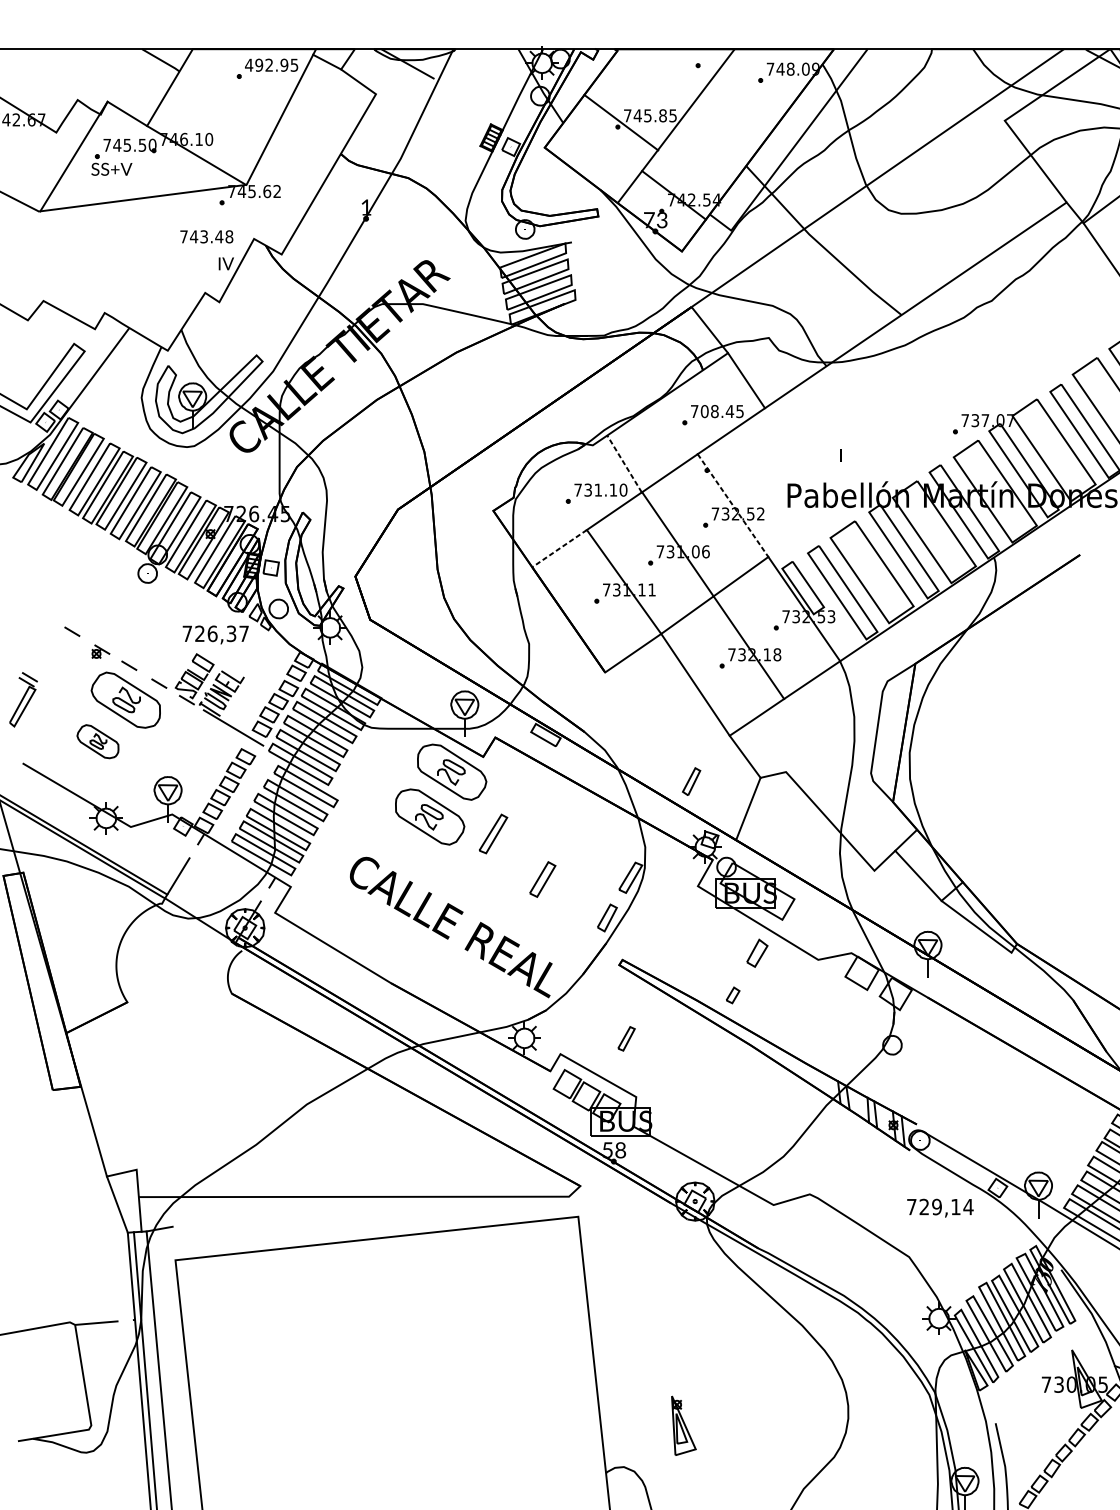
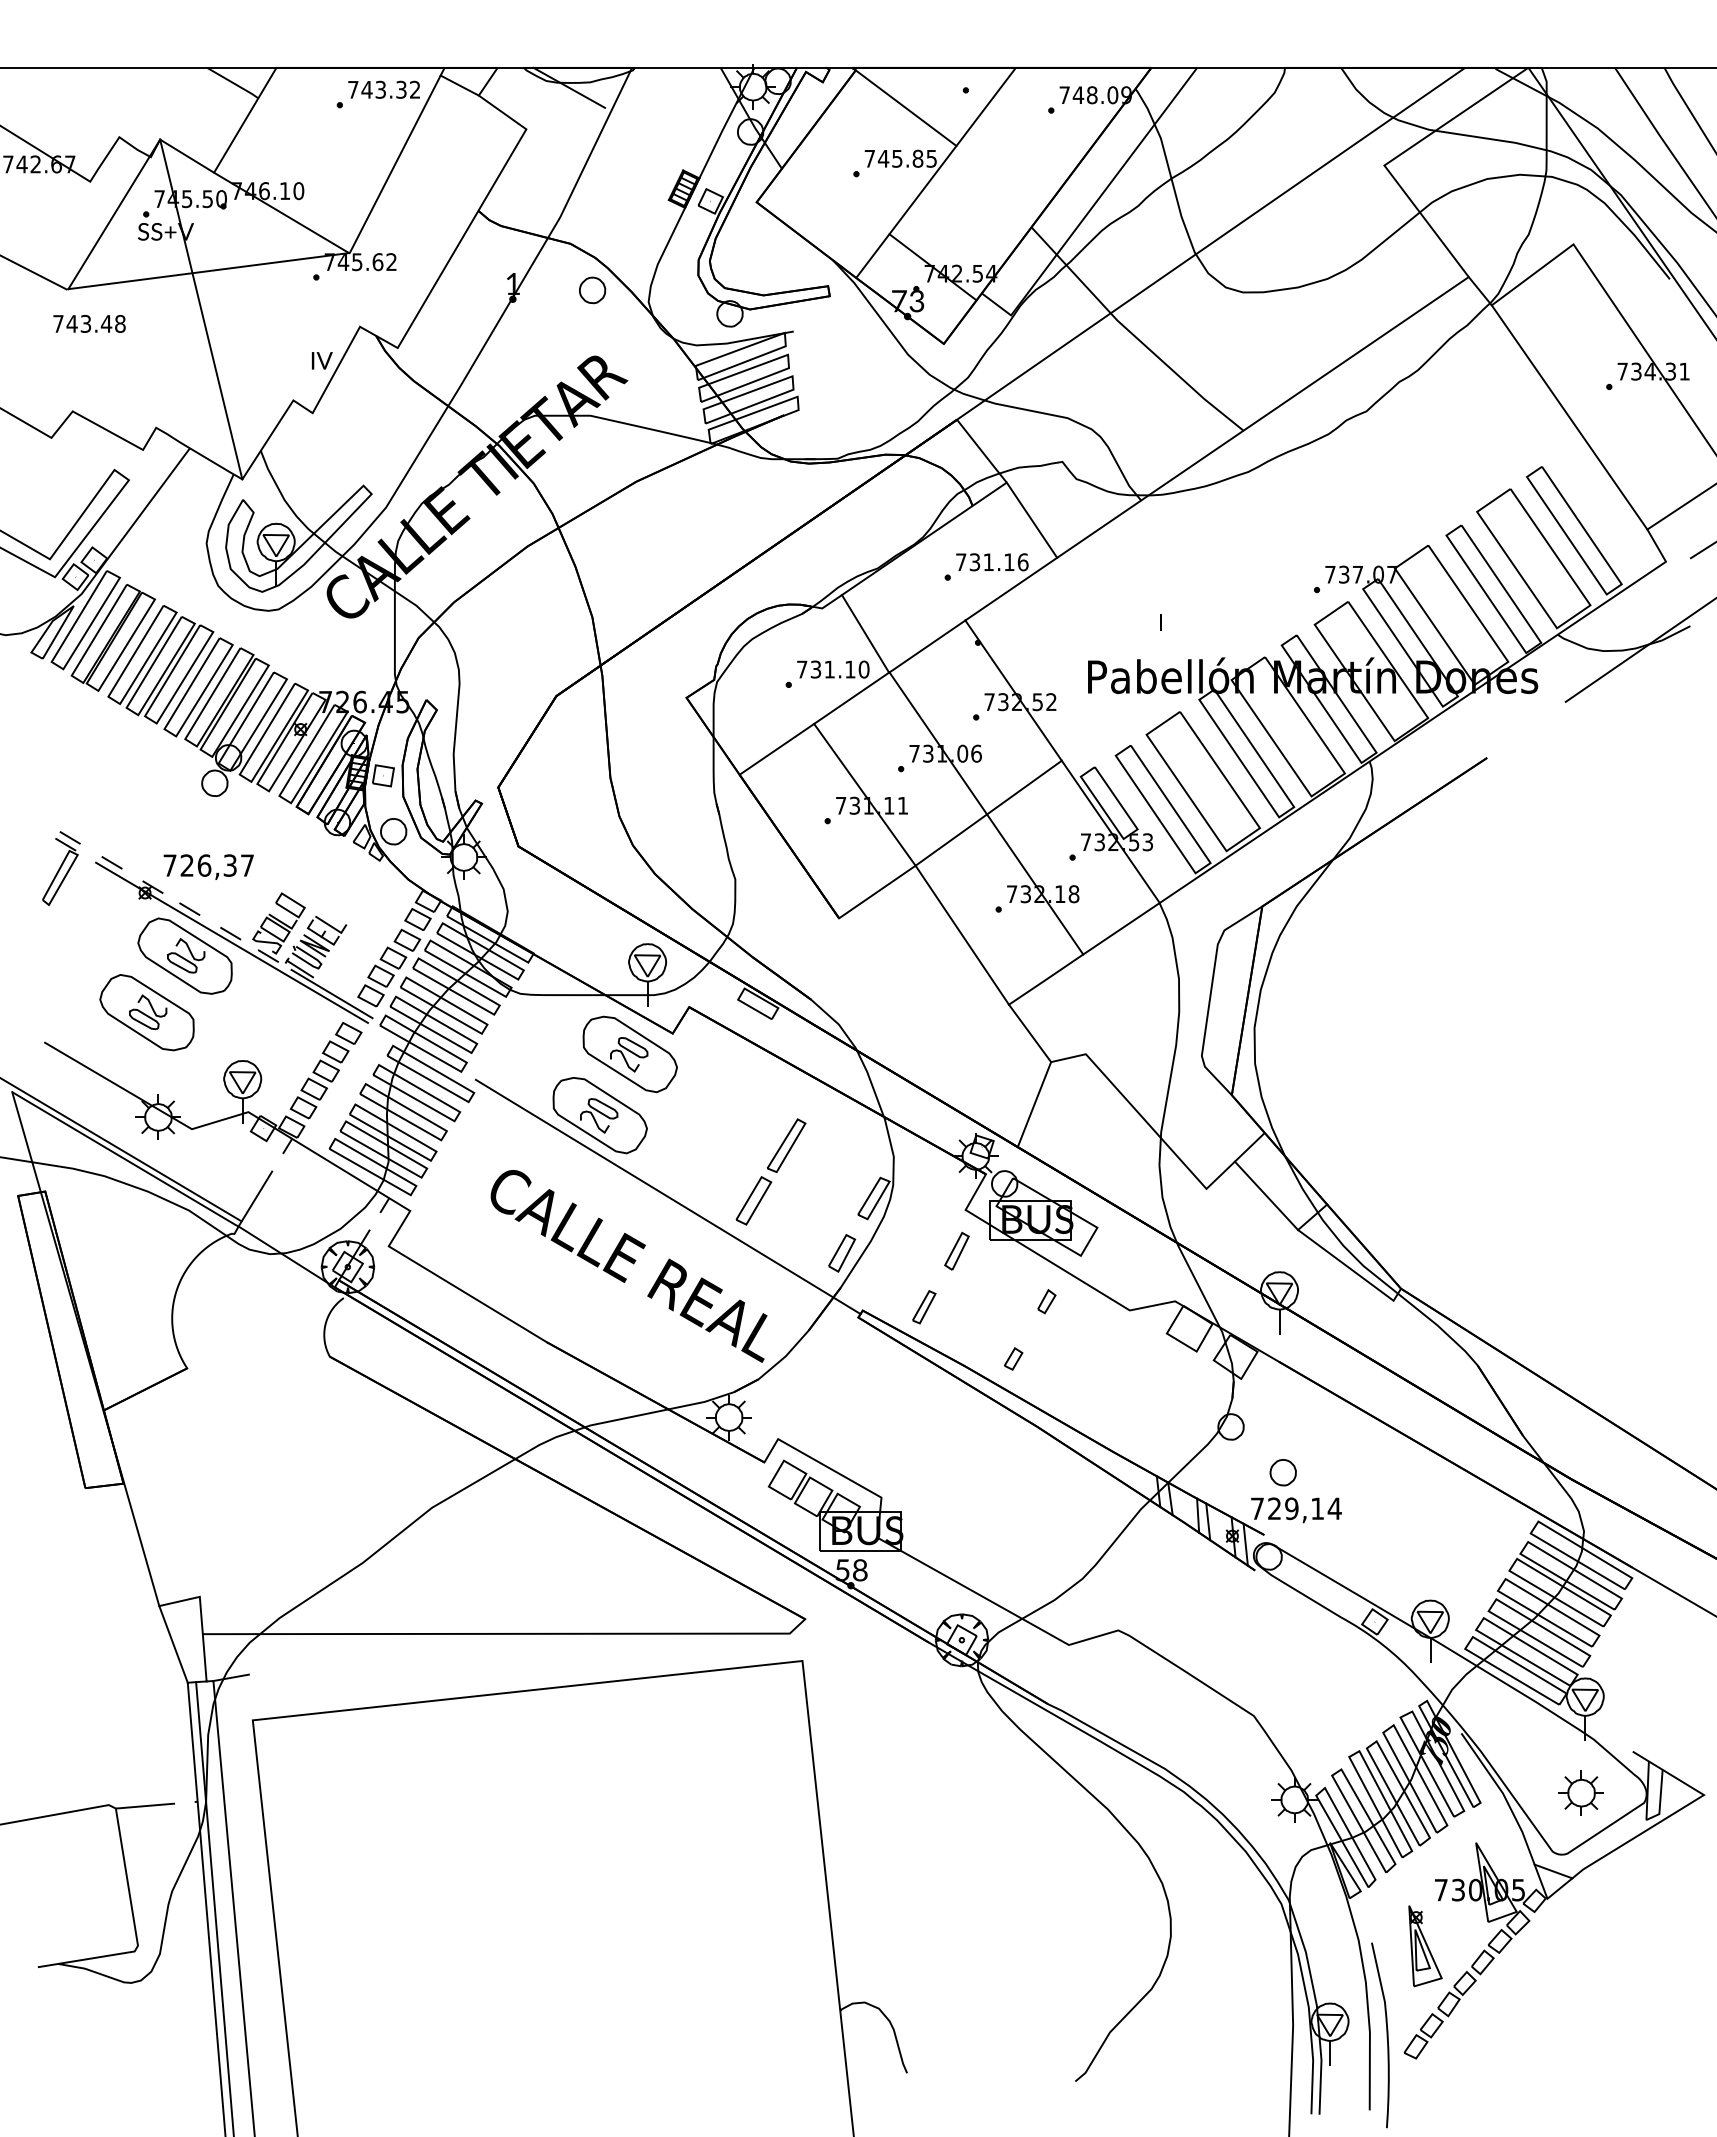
text: (271, 65) -> (383, 89), 492.95 -> 743.32
line: (620, 122) -> (905, 107), moved
part: (424, 212) -> (592, 290), added
line: (137, 226) -> (201, 309), added
text: (206, 236) -> (89, 323), moved
text: (722, 411) -> (998, 562), 708.45 -> 731.16
line: (624, 463) -> (865, 633), dashed -> solid
line: (733, 506) -> (1013, 691), dashed -> solid
line: (559, 548) -> (776, 749), dashed -> solid
text: (215, 634) -> (208, 866), moved
line: (159, 690) -> (231, 942), added
part: (23, 699) -> (61, 868), moved
part: (97, 741) -> (146, 1012), size x1.67
part: (691, 781) -> (956, 1251), moved
part: (493, 833) -> (786, 1145), moved
line: (479, 876) -> (667, 1196), added
part: (757, 953) -> (1046, 1301), size x0.62
part: (626, 1039) -> (924, 1307), moved
part: (930, 1078) -> (1282, 1472), added
text: (940, 1208) -> (1296, 1510), moved
part: (683, 1426) -> (1425, 1946), moved

